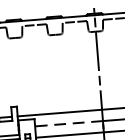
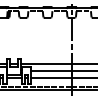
line: (67, 124) -> (50, 71), dashed -> solid

